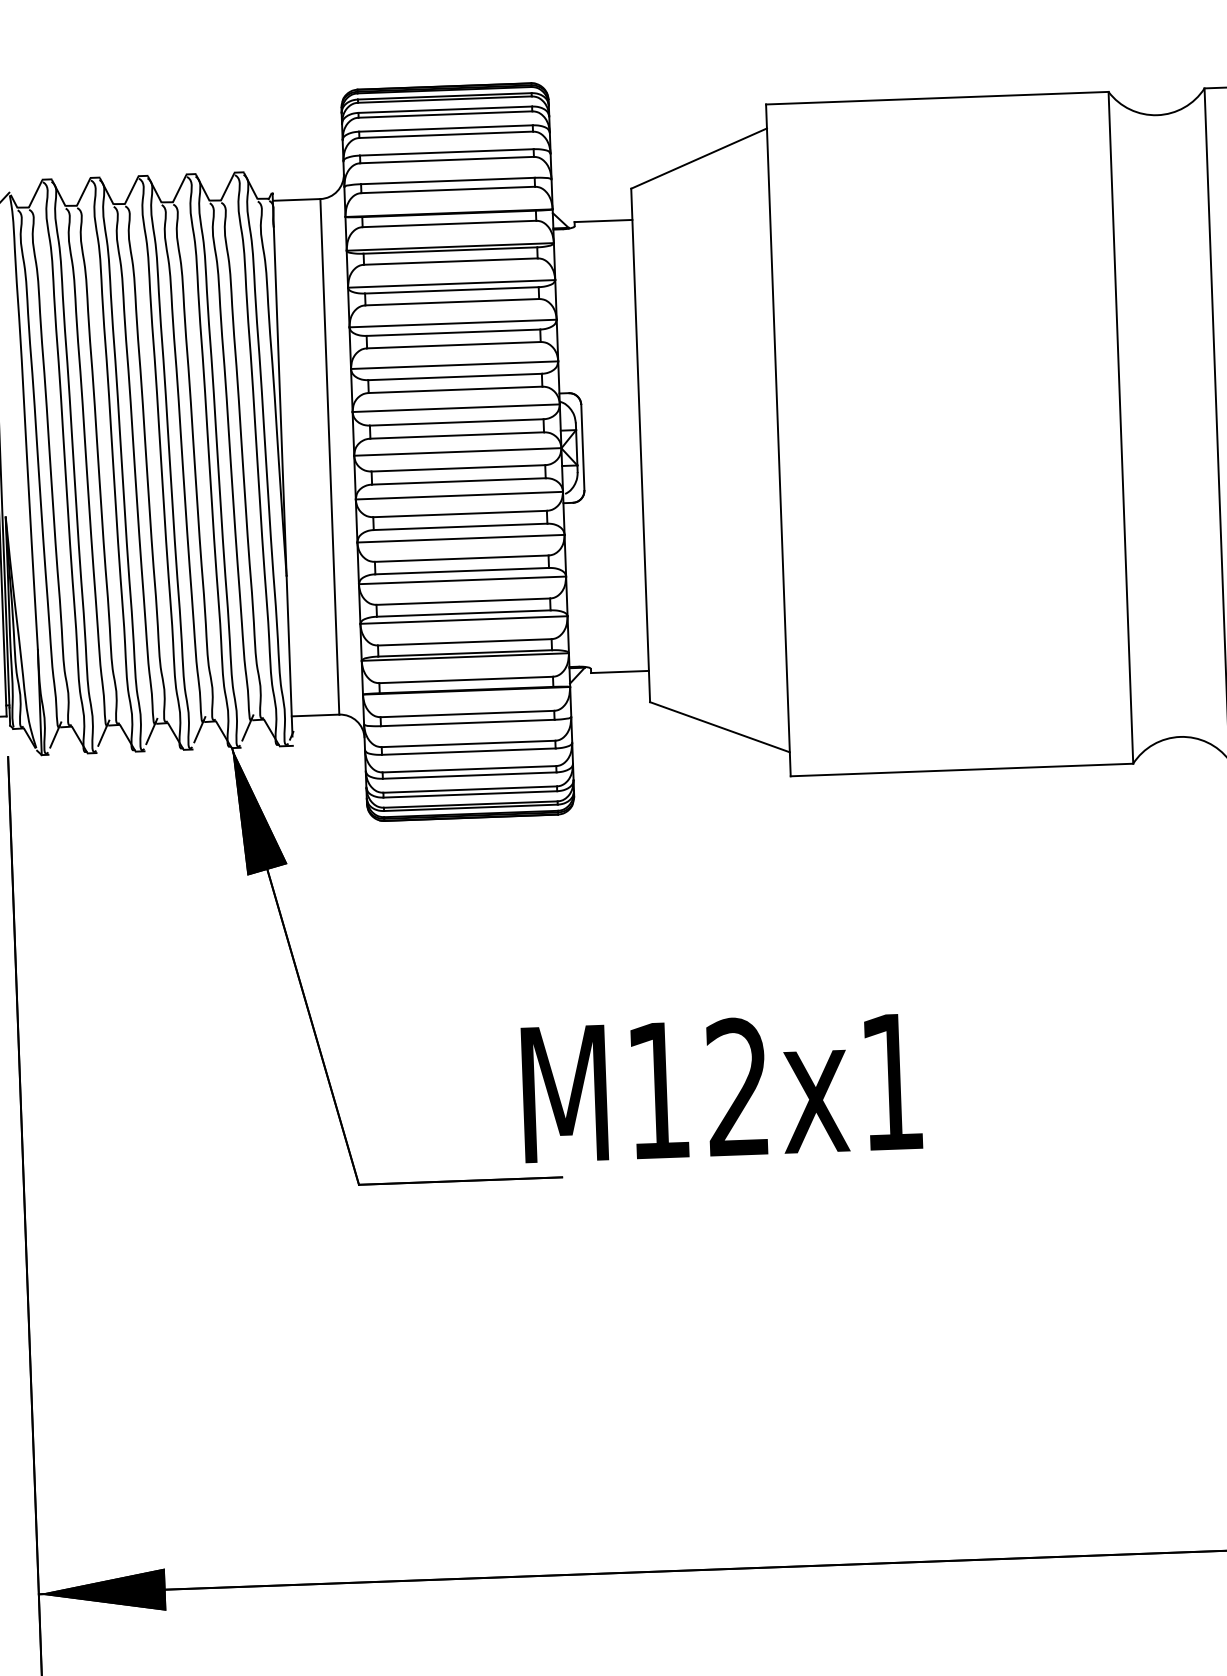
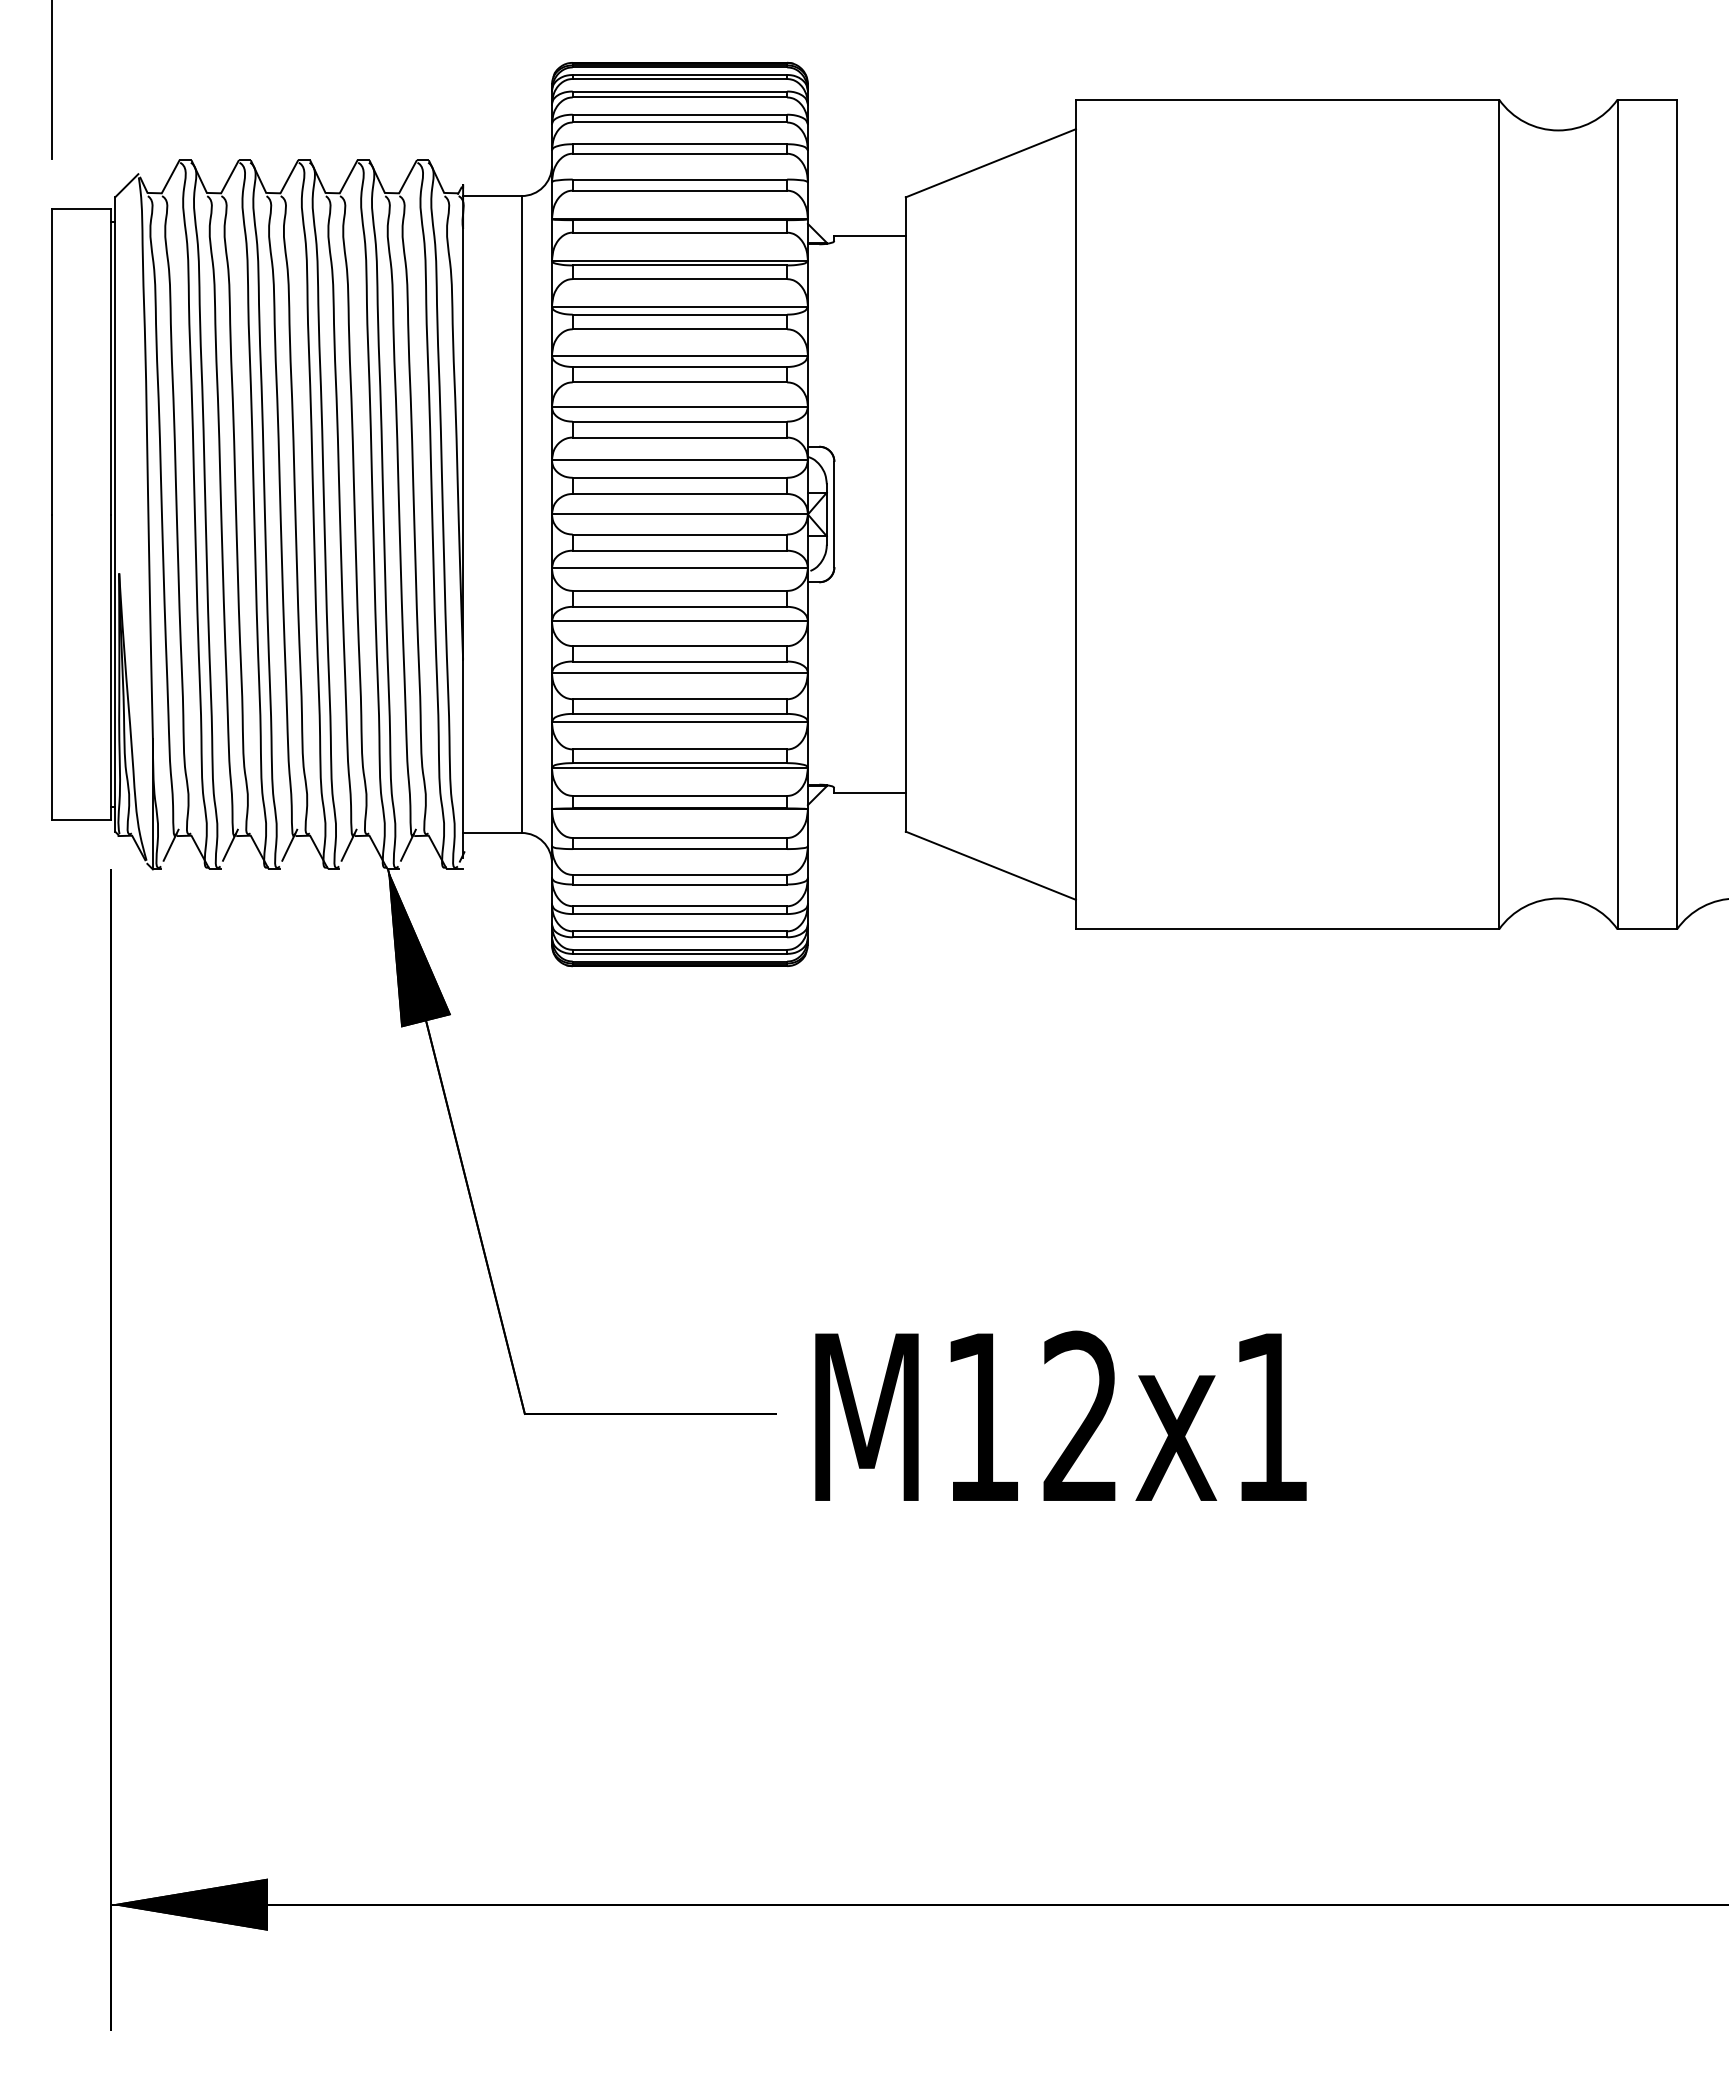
text: (721, 1086) -> (1060, 1415), moved

